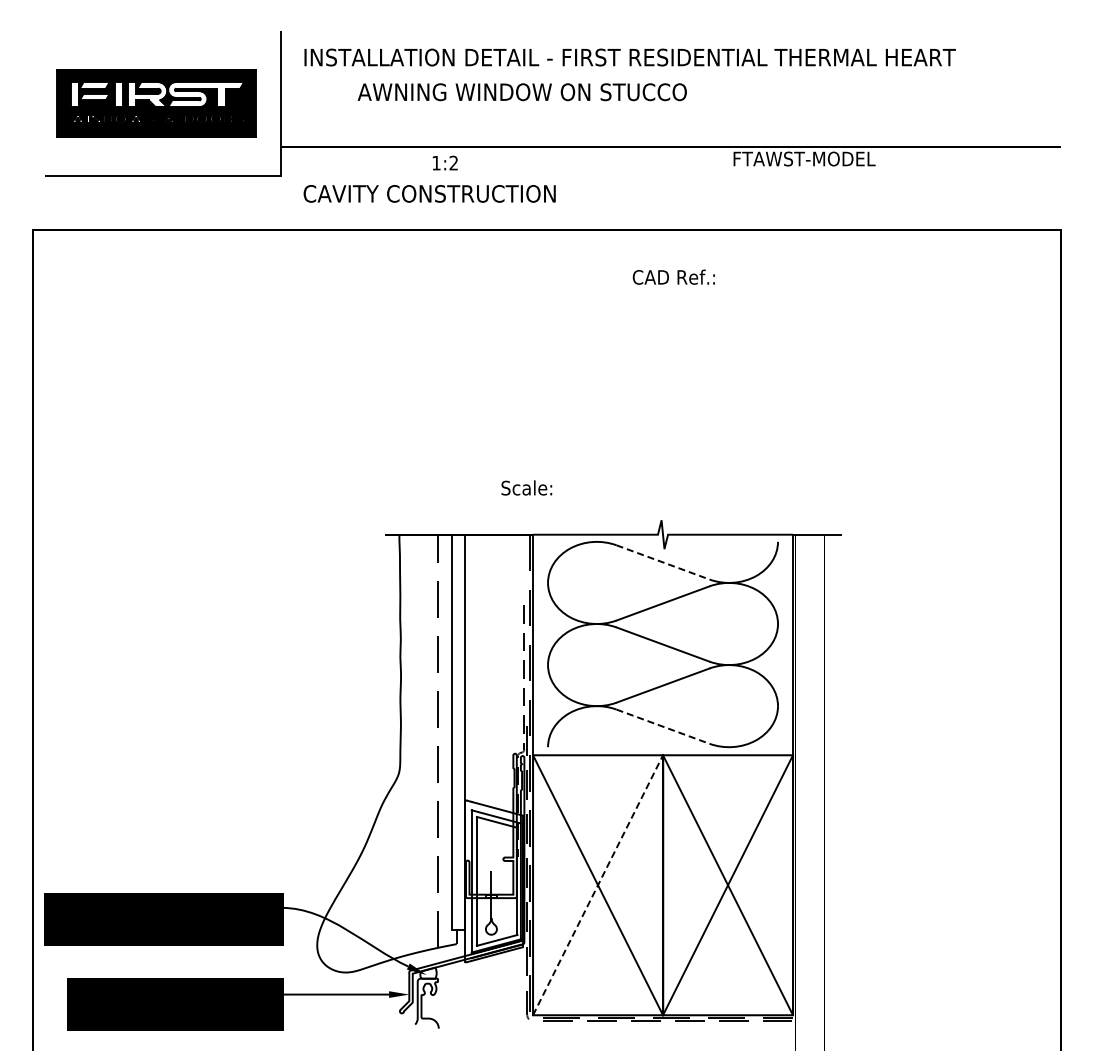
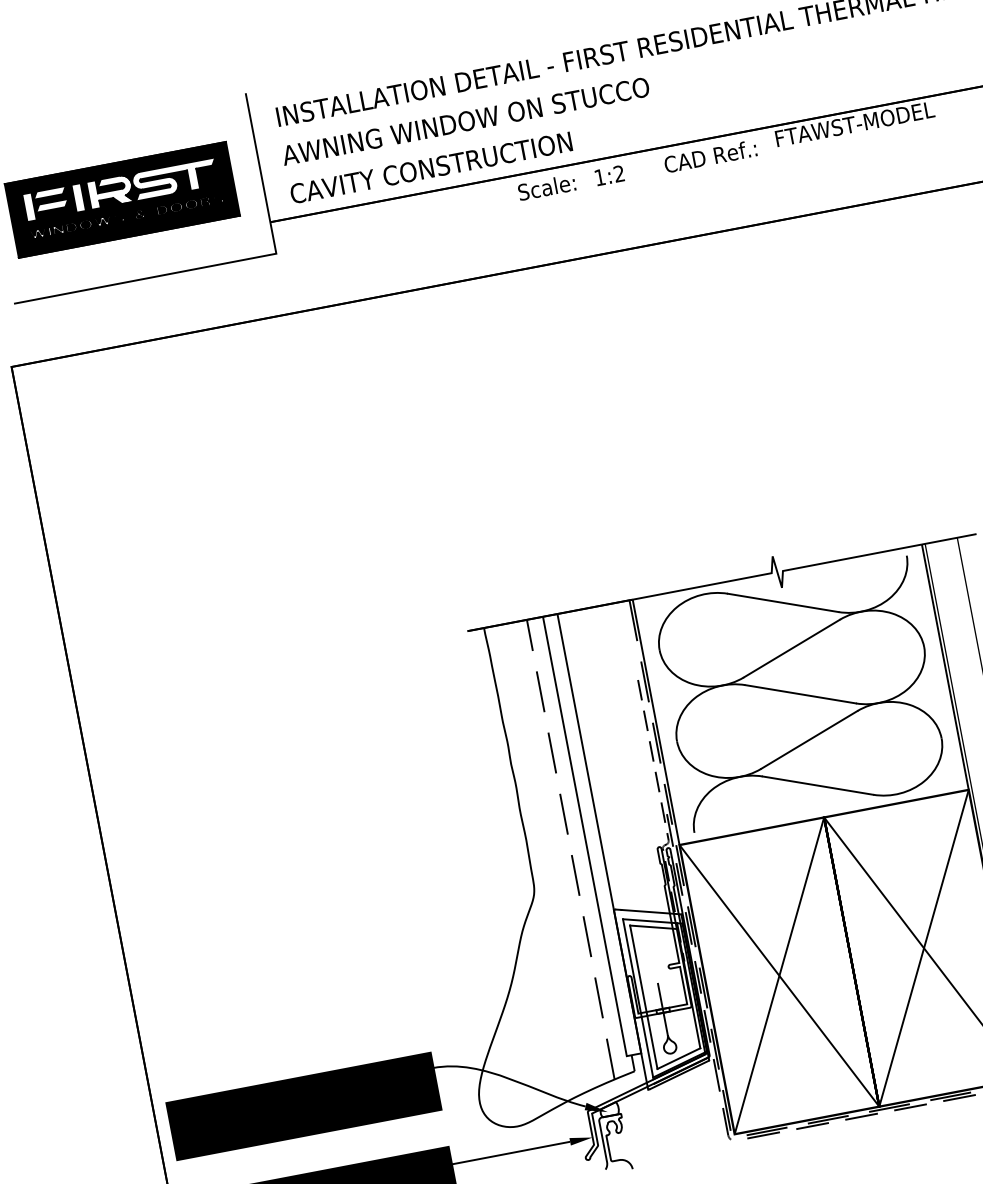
text: (521, 92) -> (464, 121), moved
text: (444, 162) -> (608, 175), moved
text: (429, 193) -> (430, 167), moved
text: (673, 276) -> (709, 155), moved
text: (526, 487) -> (546, 187), moved
line: (663, 562) -> (783, 602), dashed -> solid
line: (663, 726) -> (818, 785), dashed -> solid
line: (598, 884) -> (779, 974), dashed -> solid

